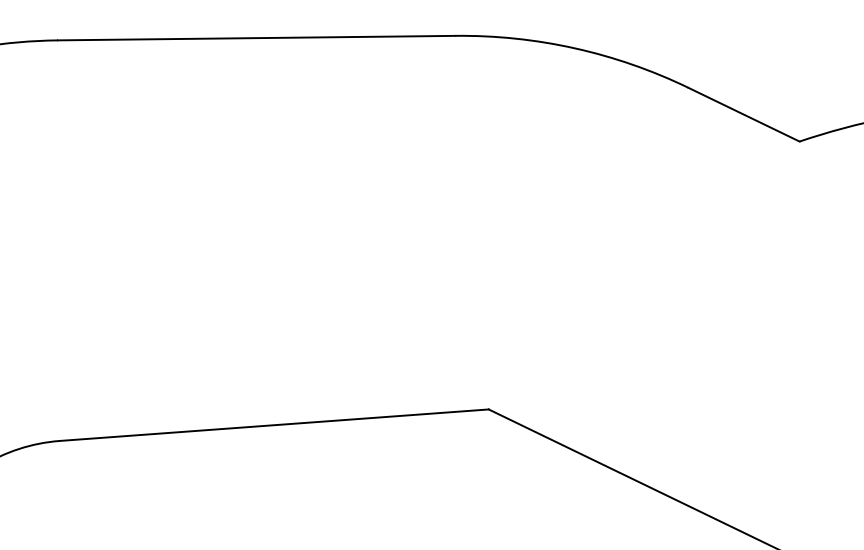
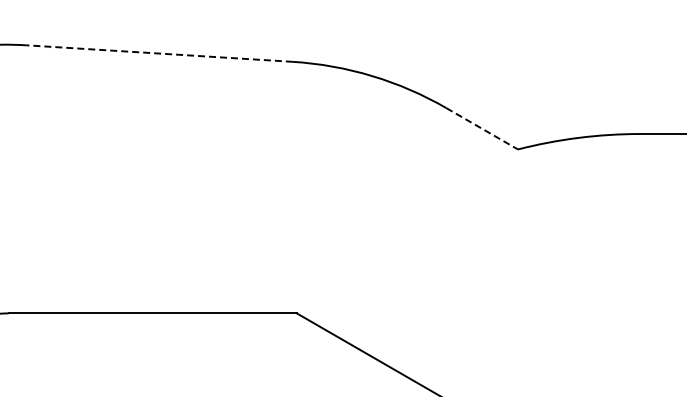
line: (256, 38) -> (159, 53), solid -> dashed
line: (744, 115) -> (482, 129), solid -> dashed

